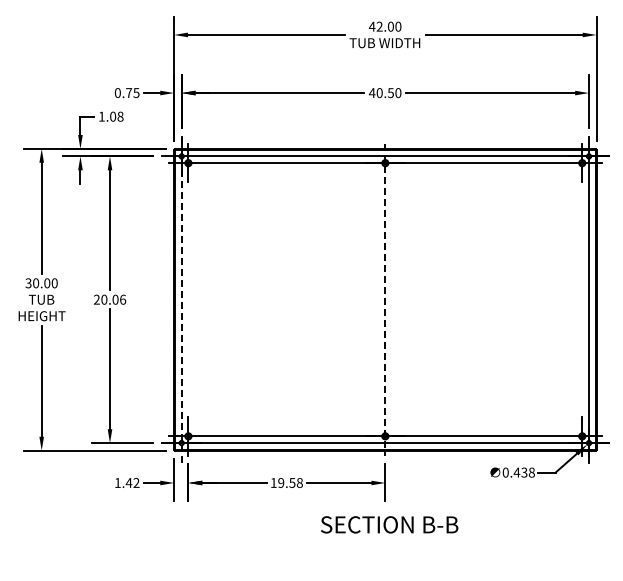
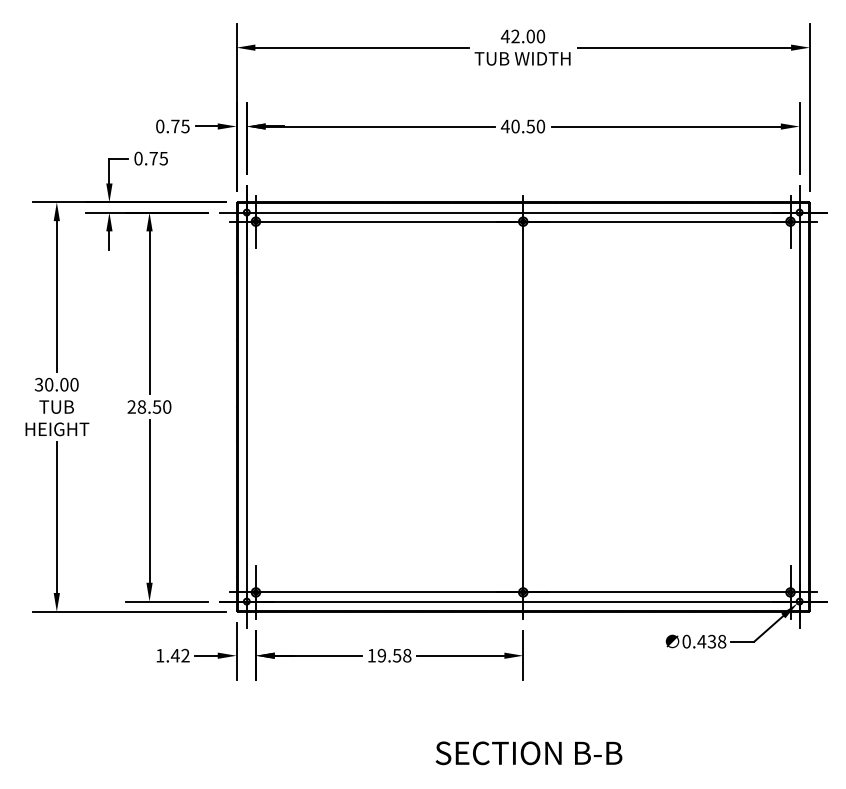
text: (110, 116) -> (150, 158), 1.08 -> 0.75
text: (113, 299) -> (154, 406), 20.06 -> 28.50
line: (181, 299) -> (246, 406), dashed -> solid
line: (385, 299) -> (523, 406), dashed -> solid
text: (389, 524) -> (528, 752), moved

